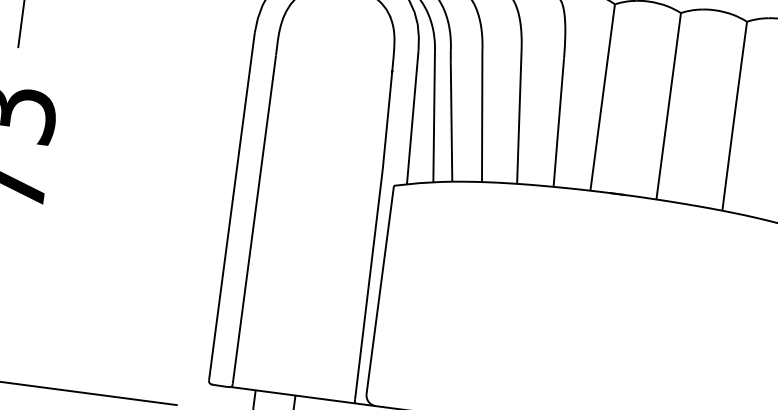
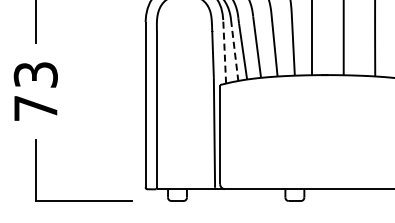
line: (412, 116) -> (224, 51), solid -> dashed
line: (433, 117) -> (234, 50), solid -> dashed

